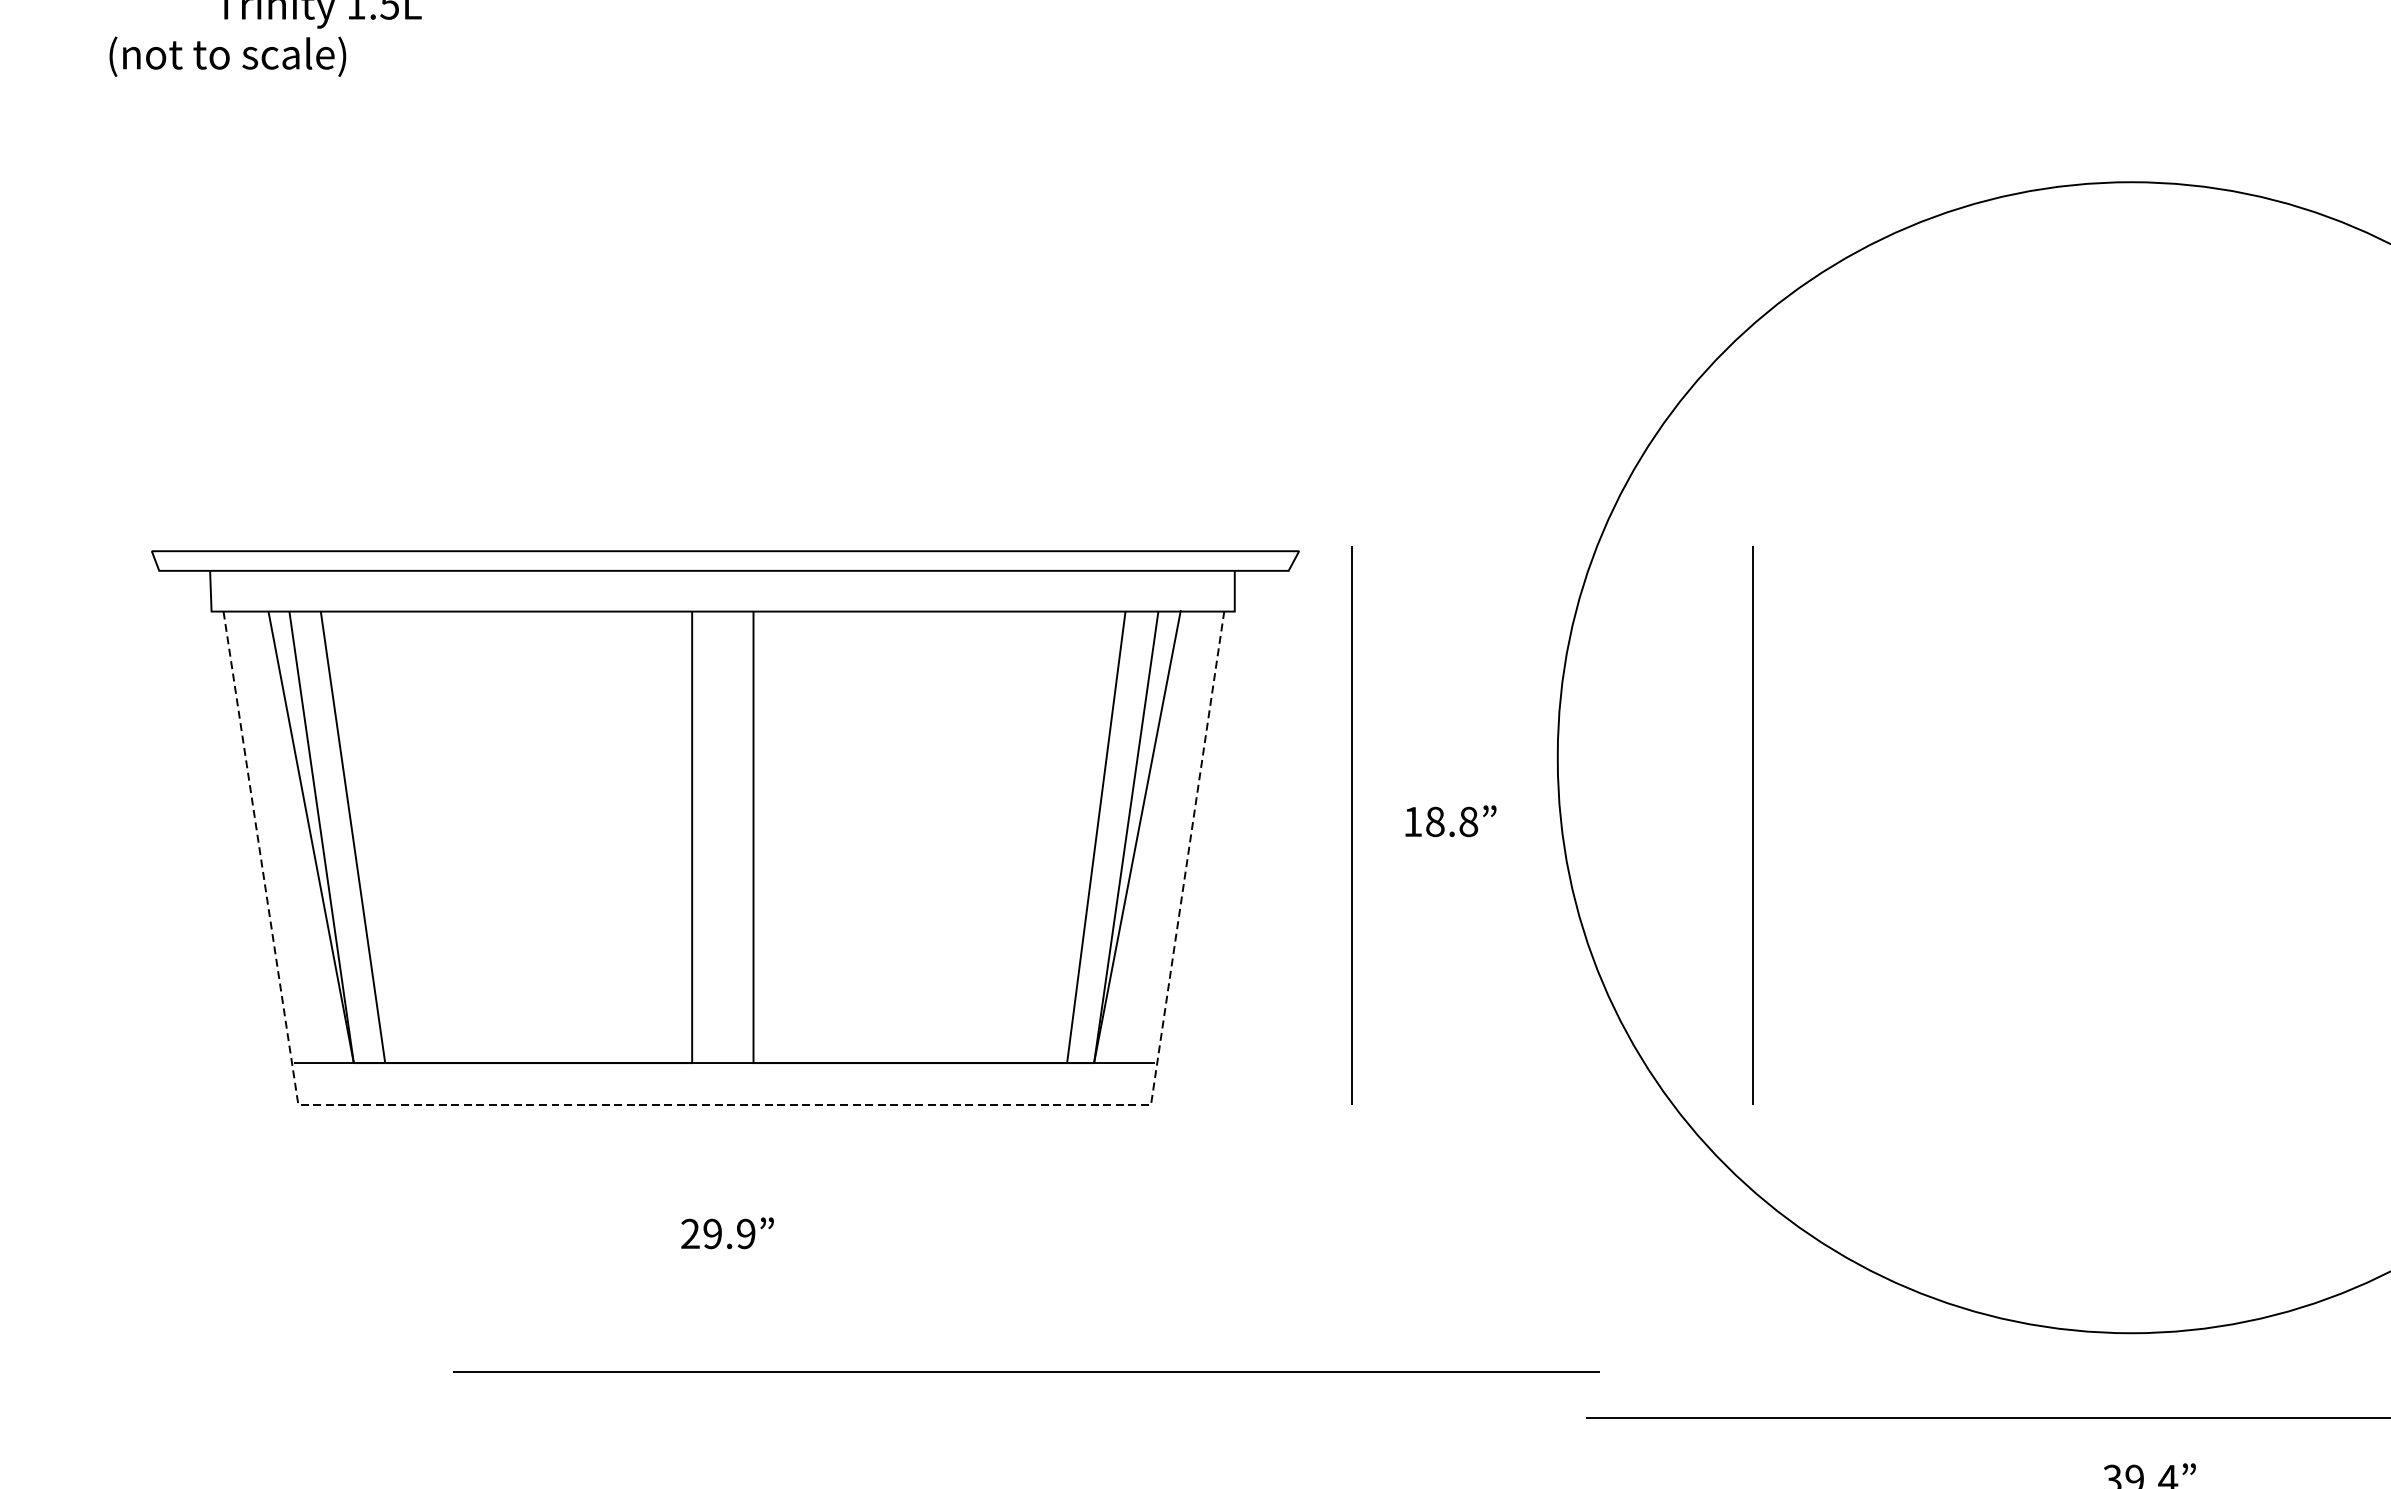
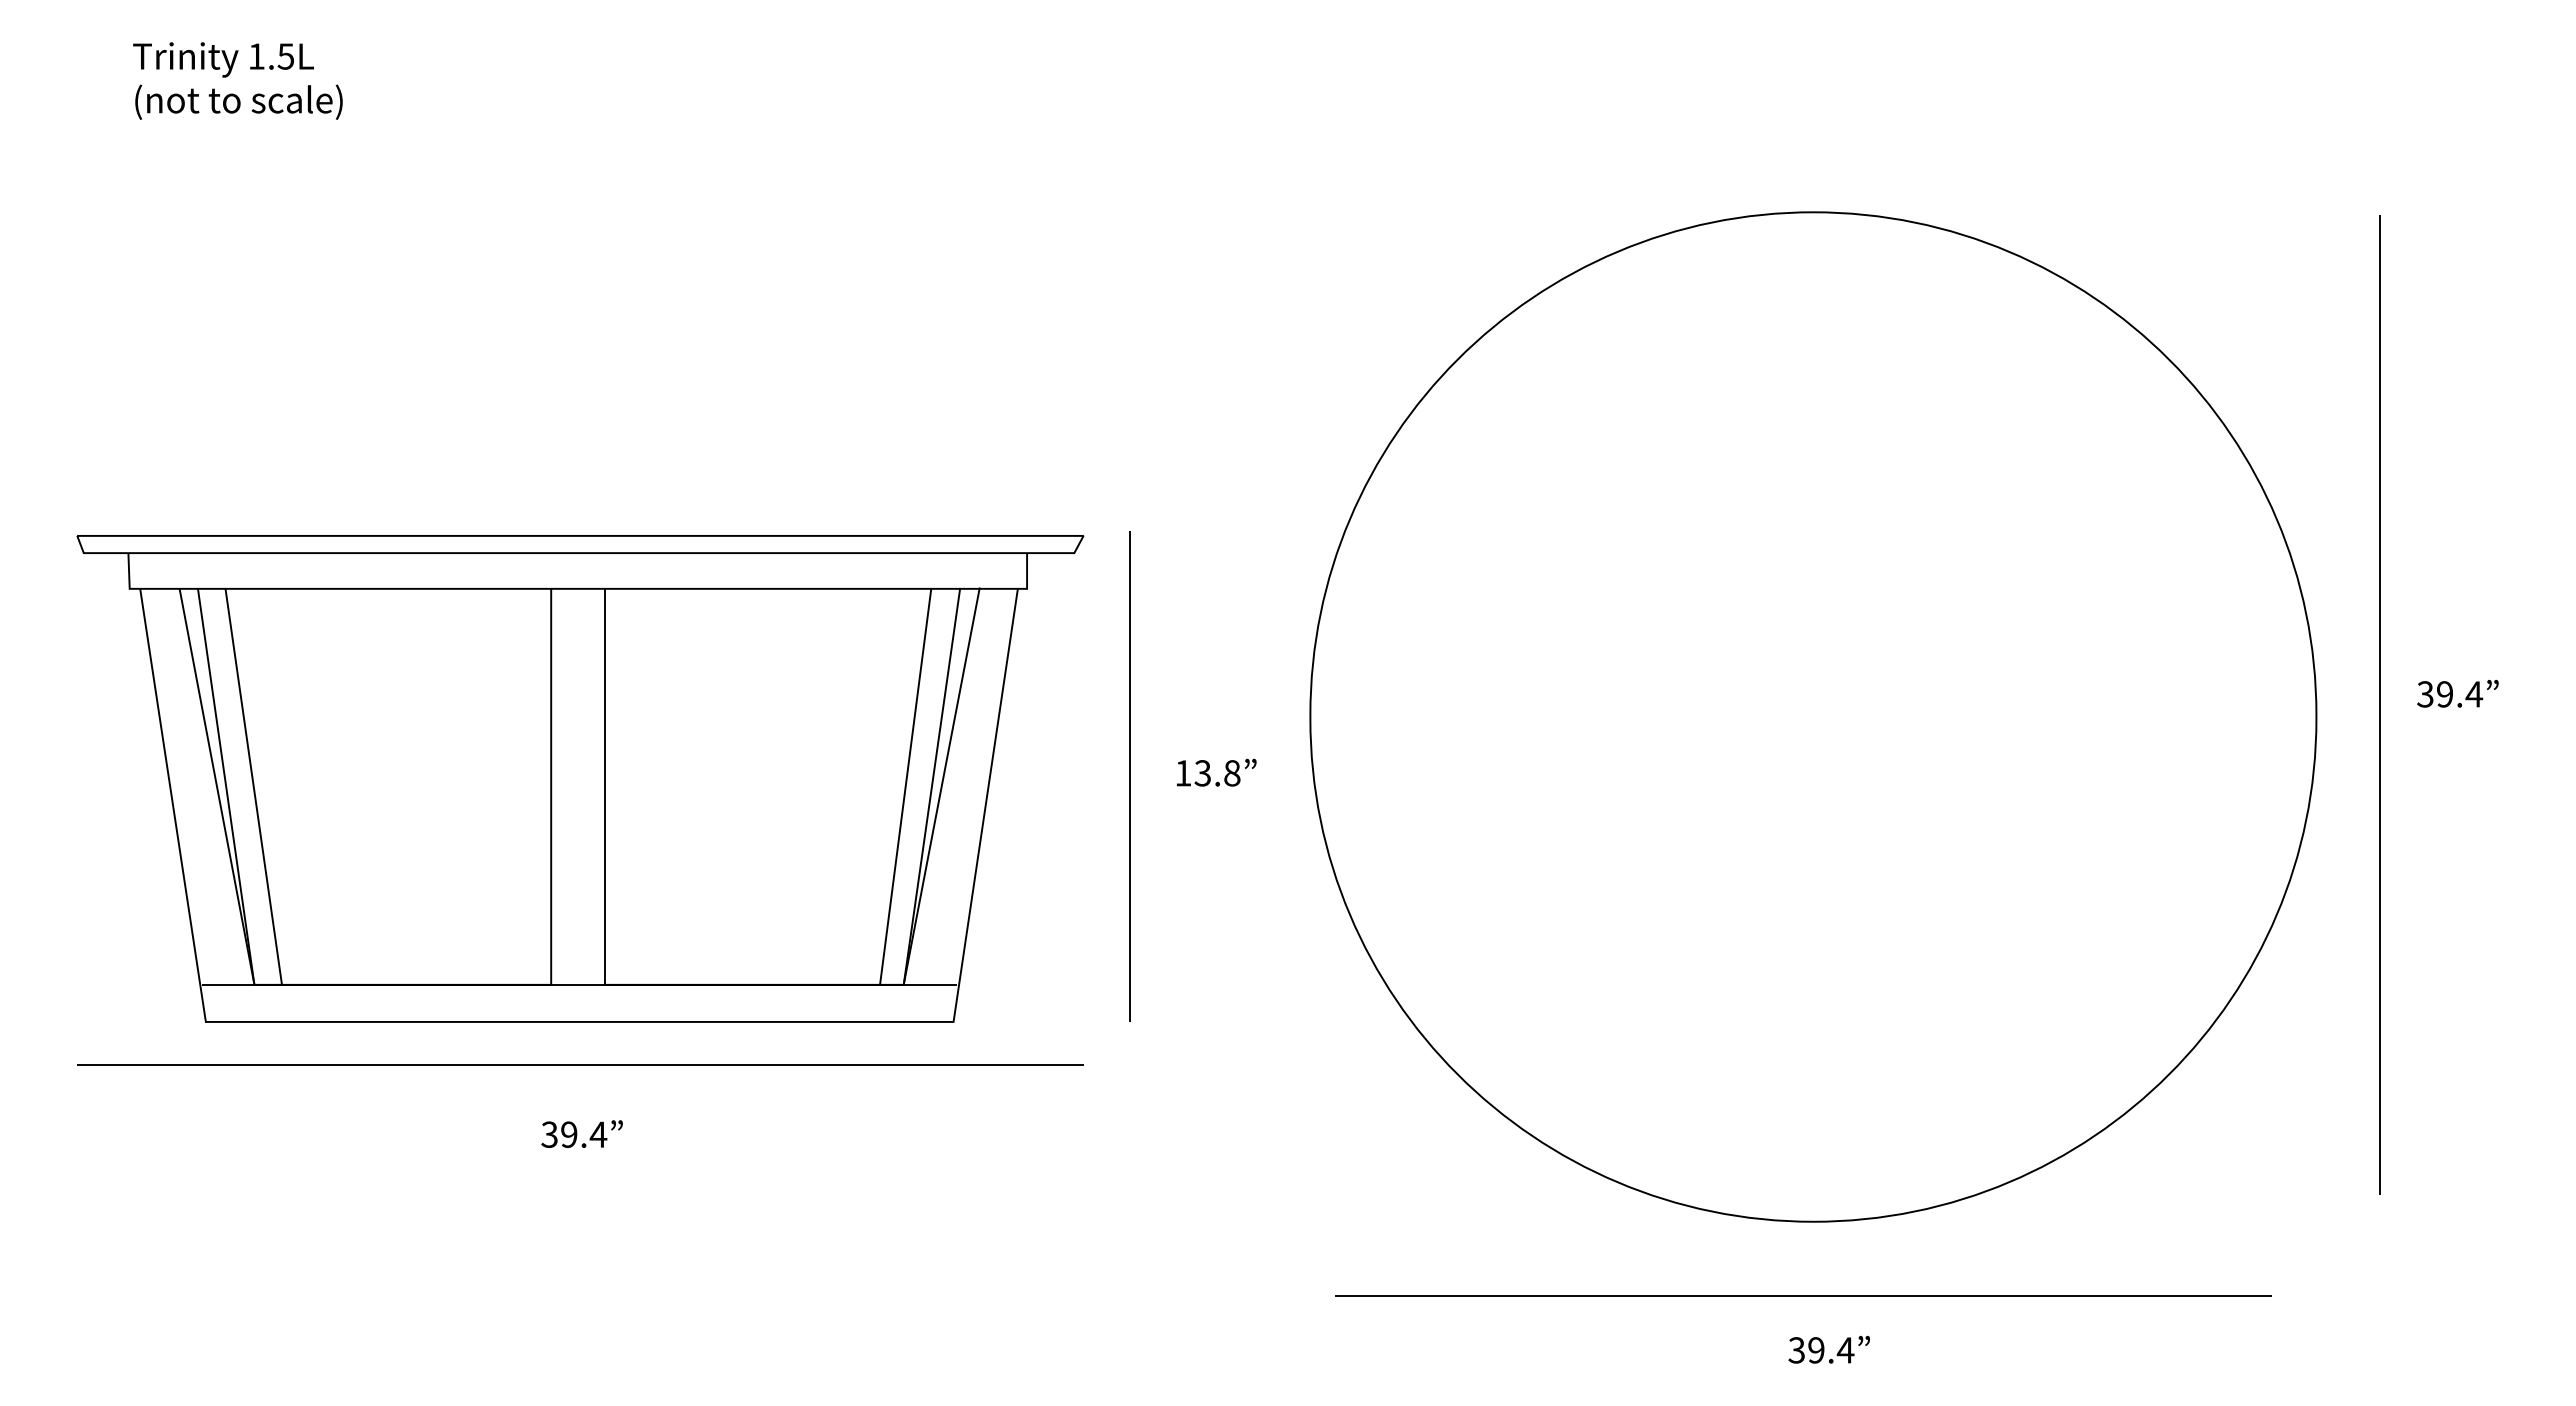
text: (227, 55) -> (238, 101), moved
text: (1434, 822) -> (1202, 773), 18.8 -> 13.8
line: (1751, 825) -> (1480, 776), removed
line: (724, 1104) -> (579, 1021), dashed -> solid
text: (718, 1233) -> (574, 1134), 29.9 -> 39.4
line: (1026, 1371) -> (580, 1064), moved

